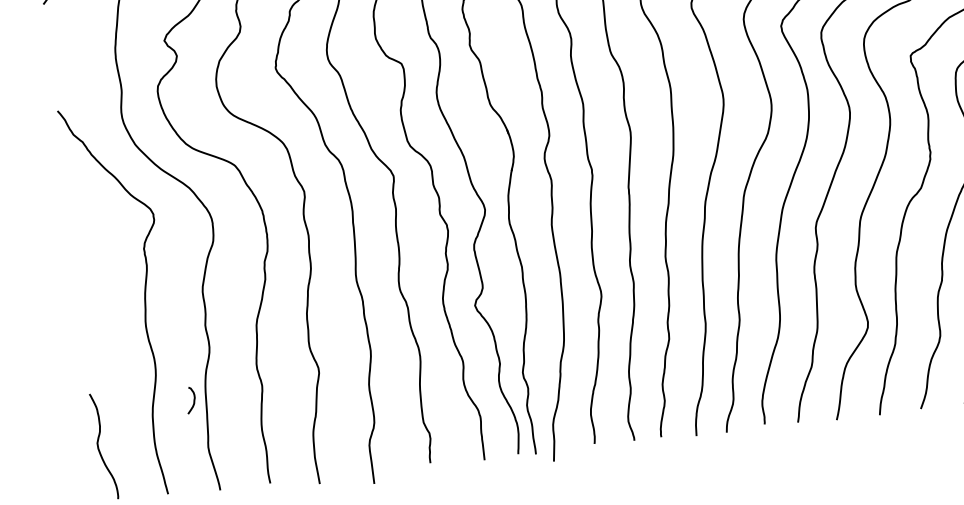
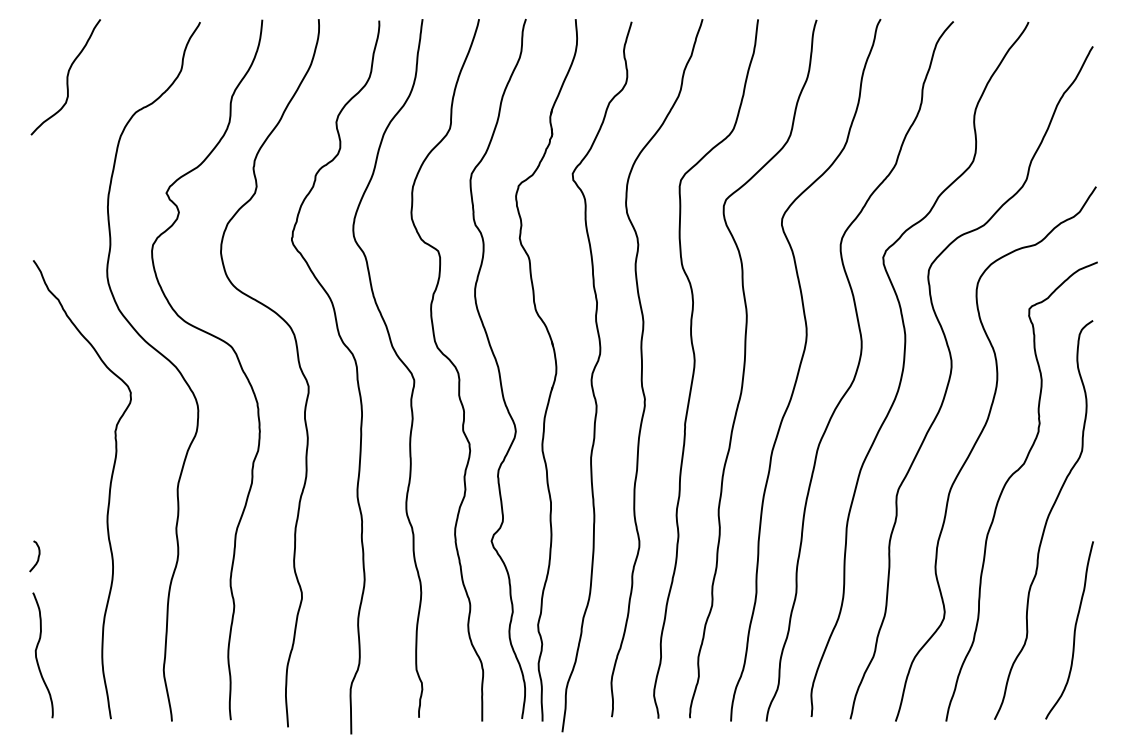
curve: (193, 401) -> (37, 557), moved

